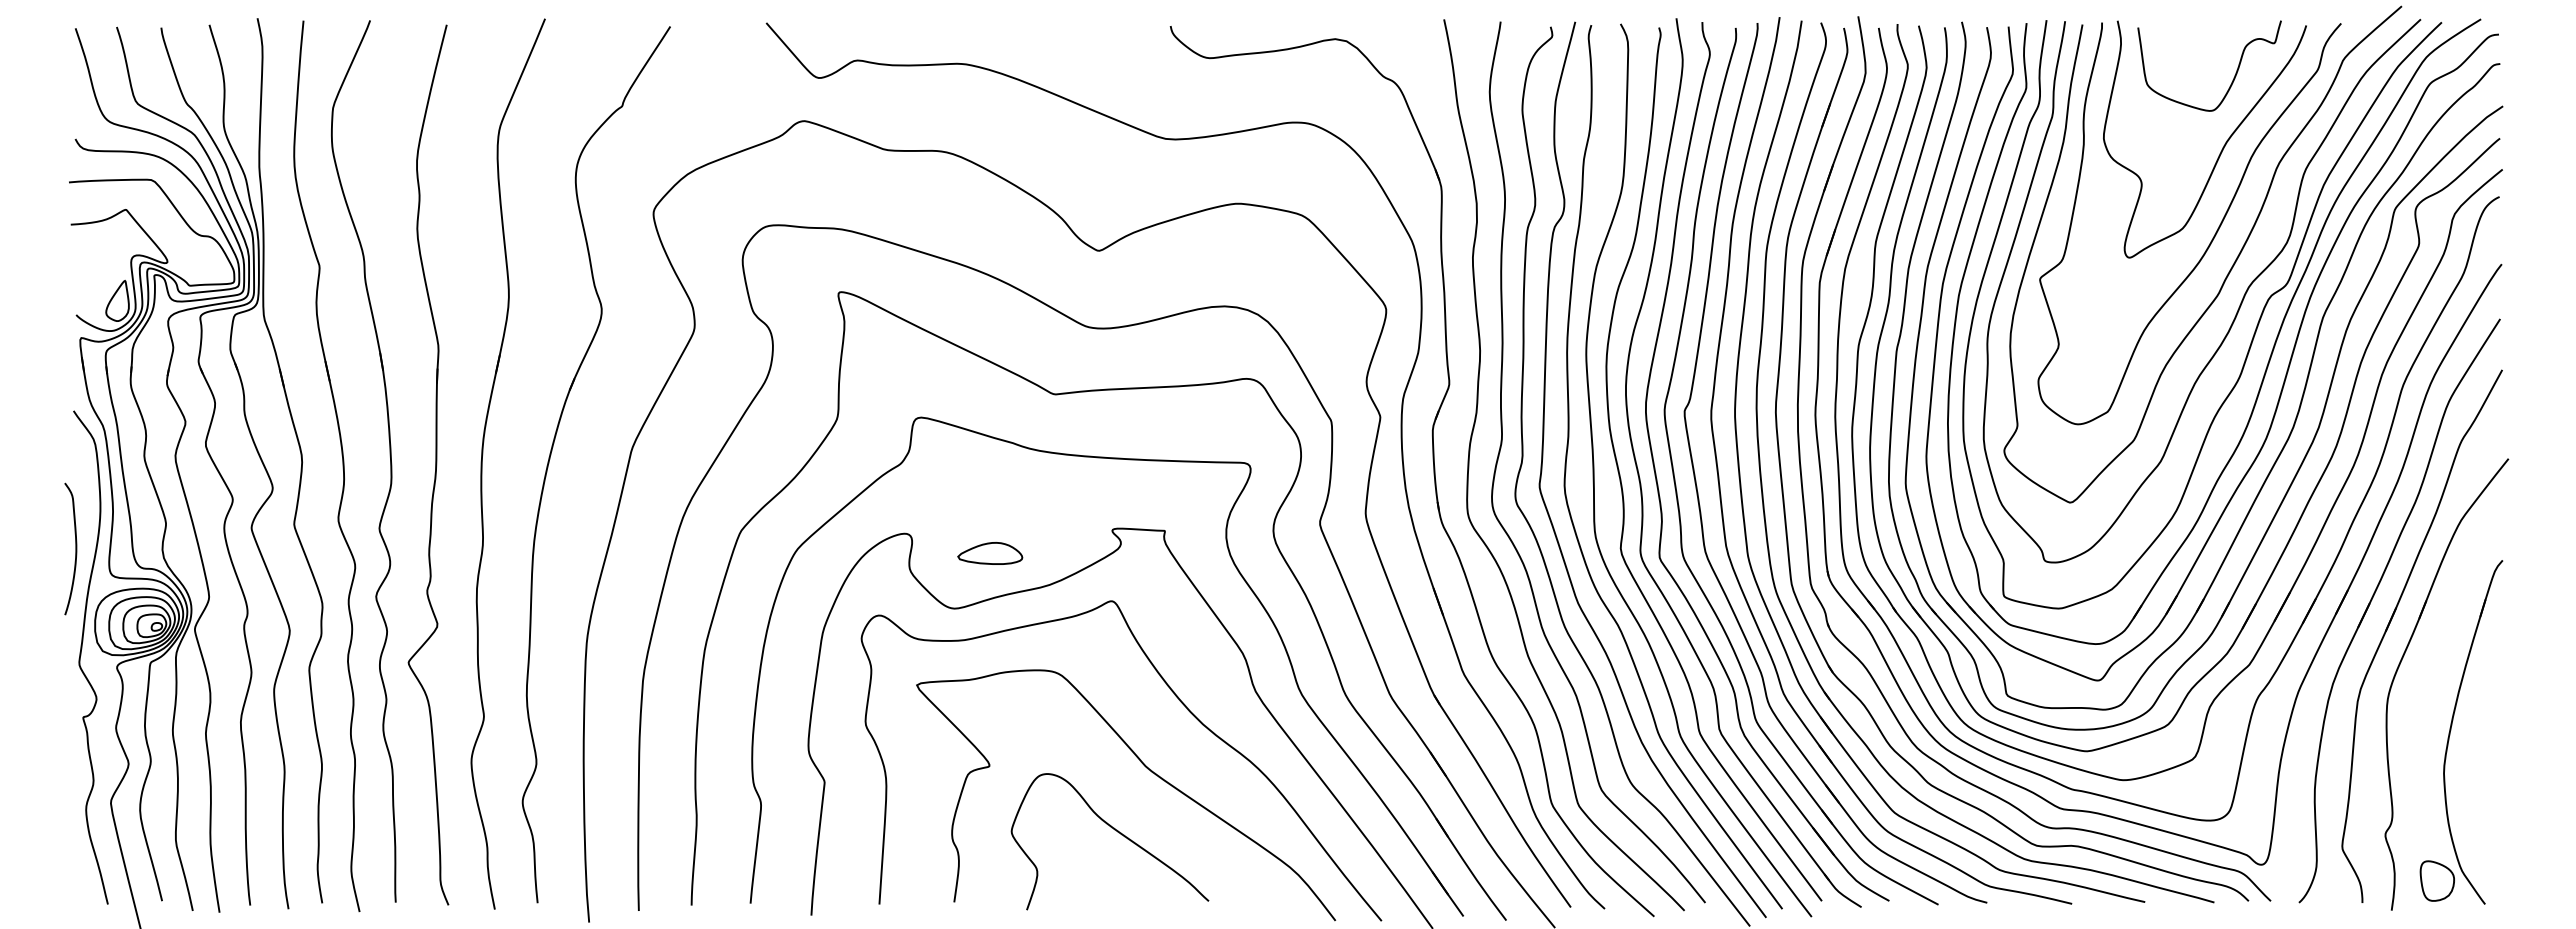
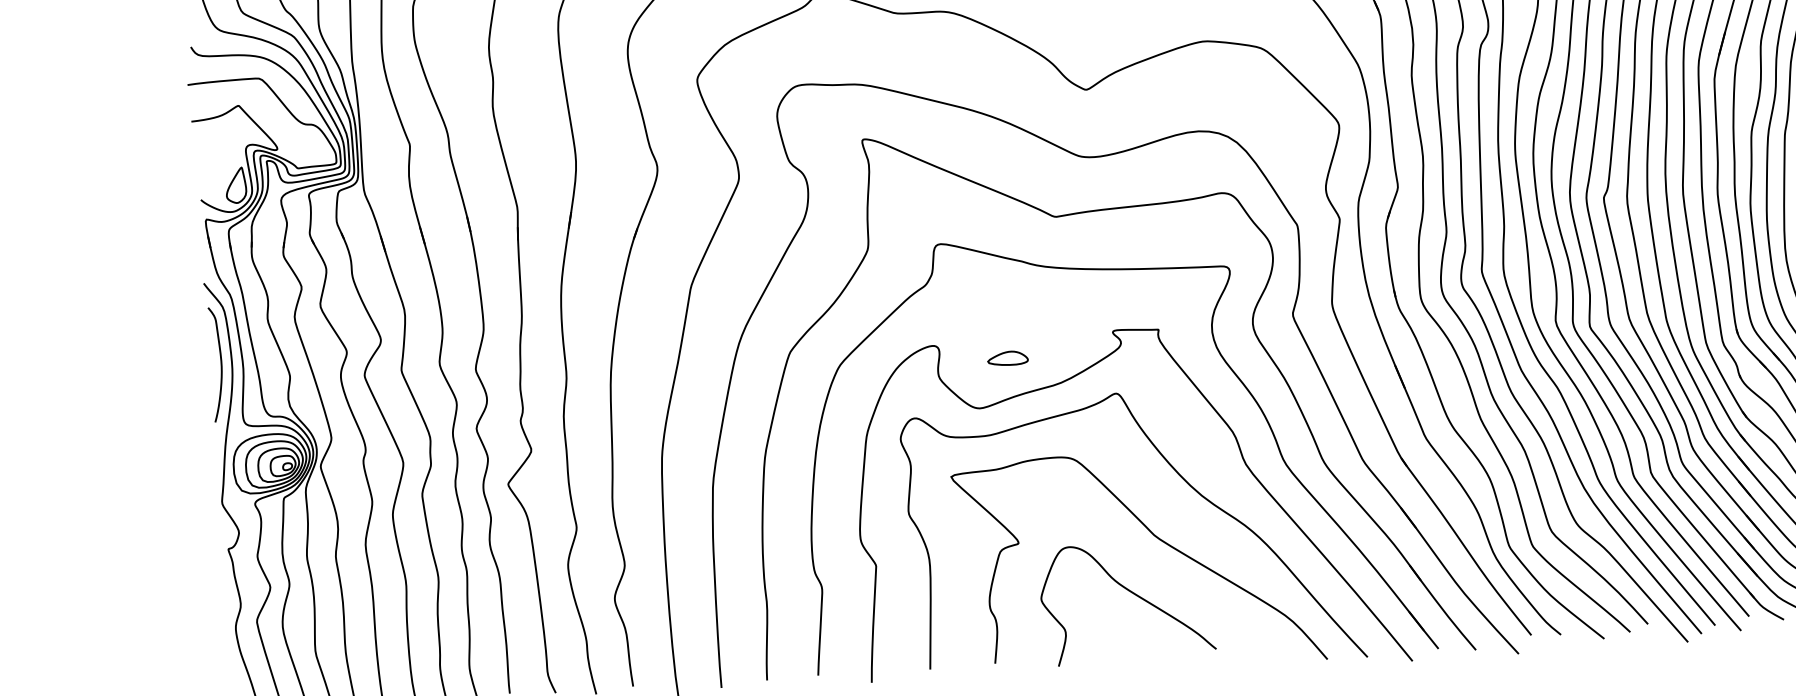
curve: (75, 548) -> (220, 363), moved
part: (989, 552) -> (1007, 357), size x0.71

